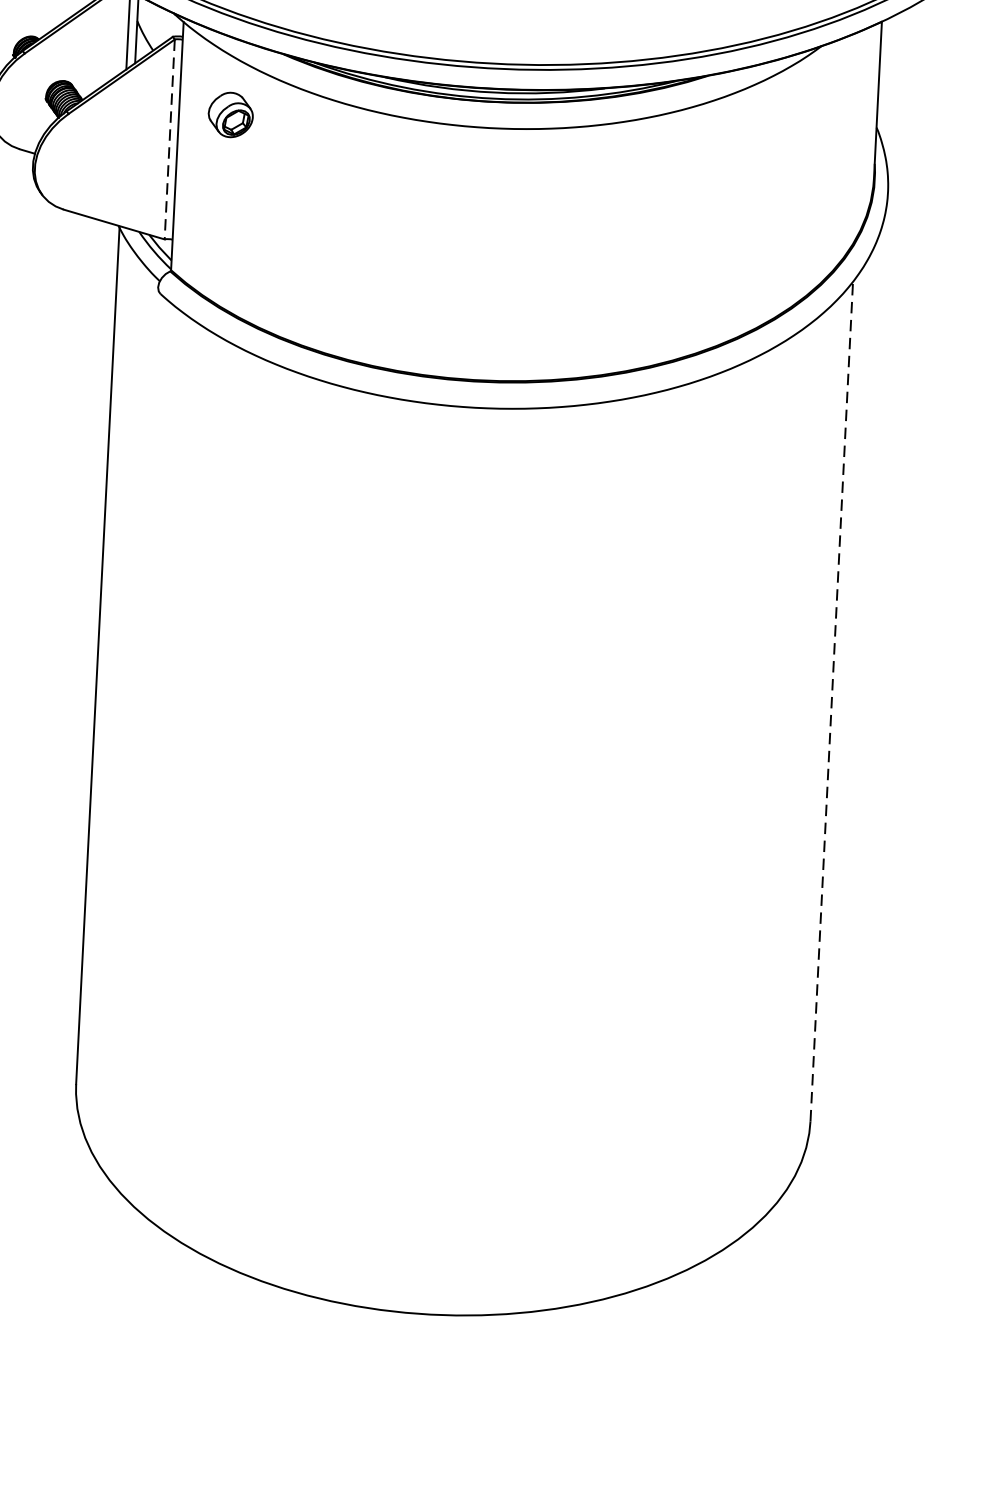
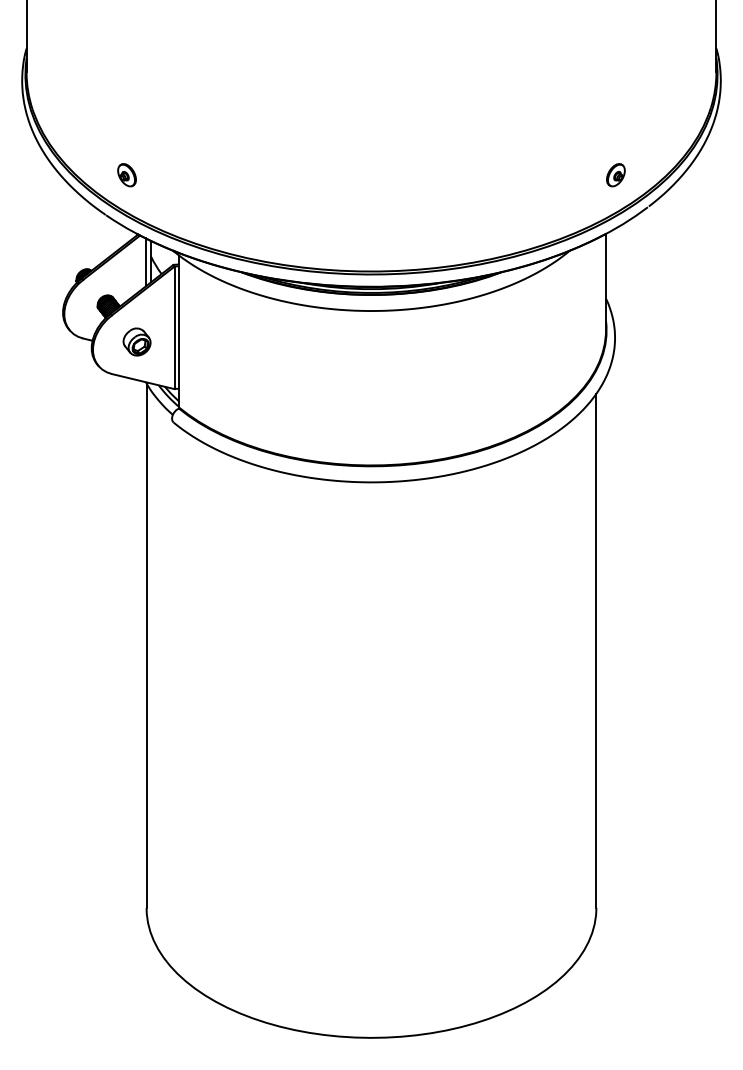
part: (229, 114) -> (136, 341), moved
line: (169, 140) -> (174, 328), dashed -> solid
line: (831, 700) -> (596, 650), dashed -> solid

